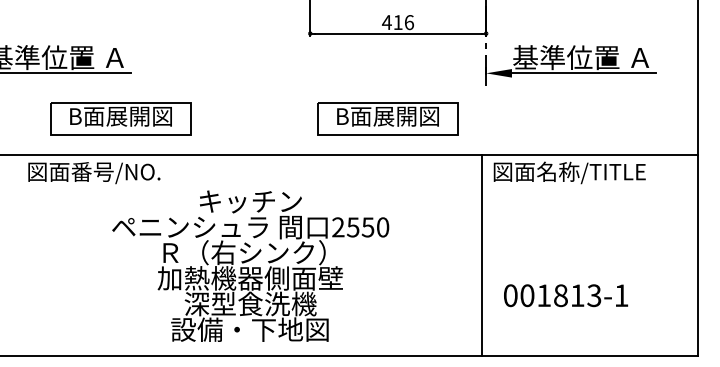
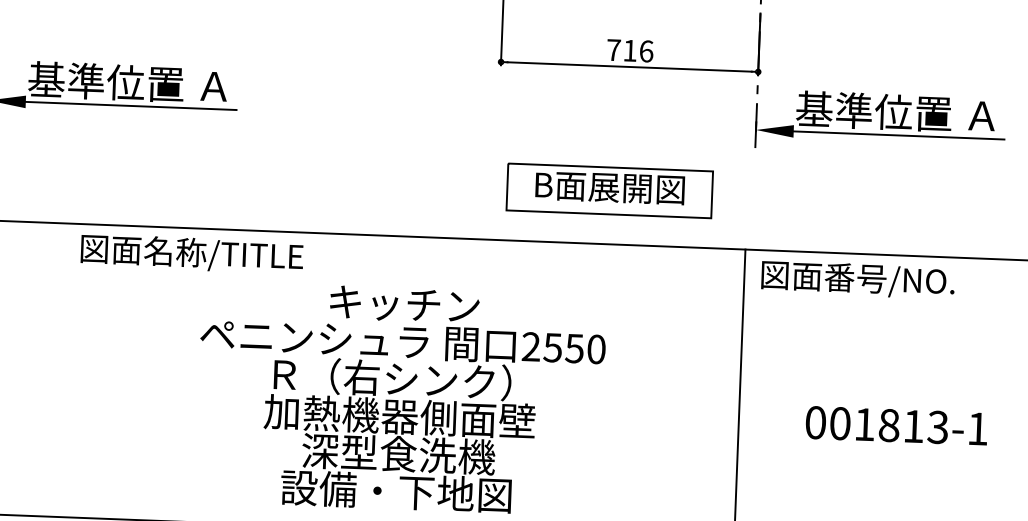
text: (386, 22) -> (613, 50), 416 -> 716
part: (120, 118) -> (218, 175), removed
text: (125, 171) -> (223, 253), 図面番号/NO. -> 図面名称/TITLE
text: (591, 171) -> (904, 279), 図面名称/TITLE -> 図面番号/NO.
text: (566, 295) -> (897, 425), moved

